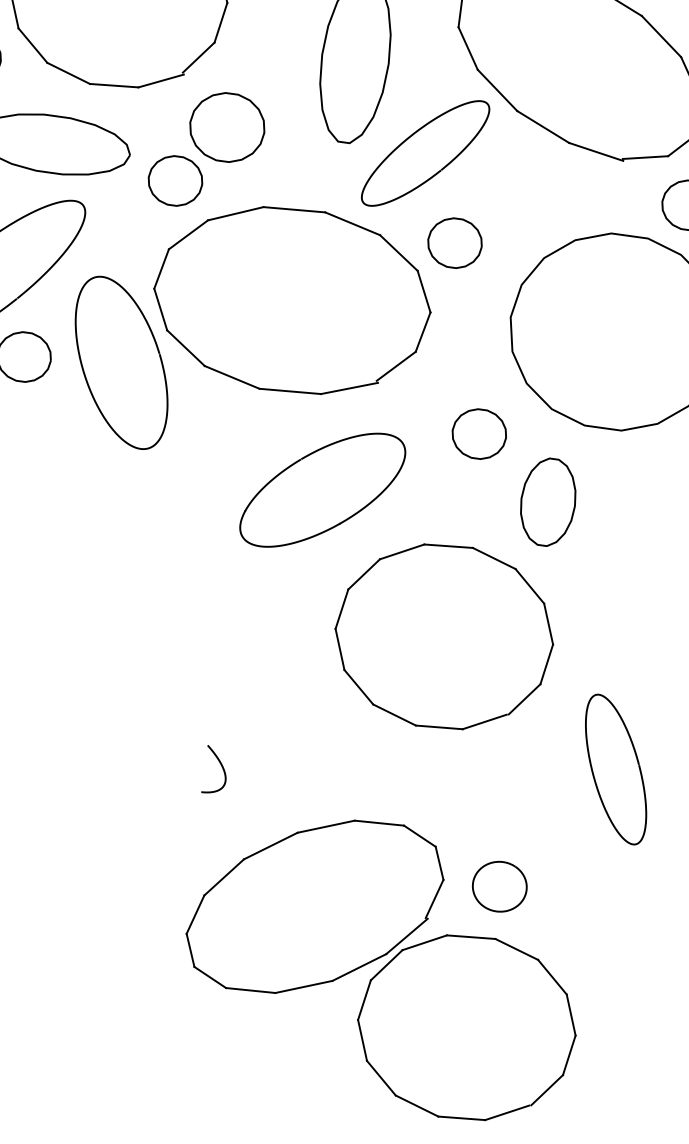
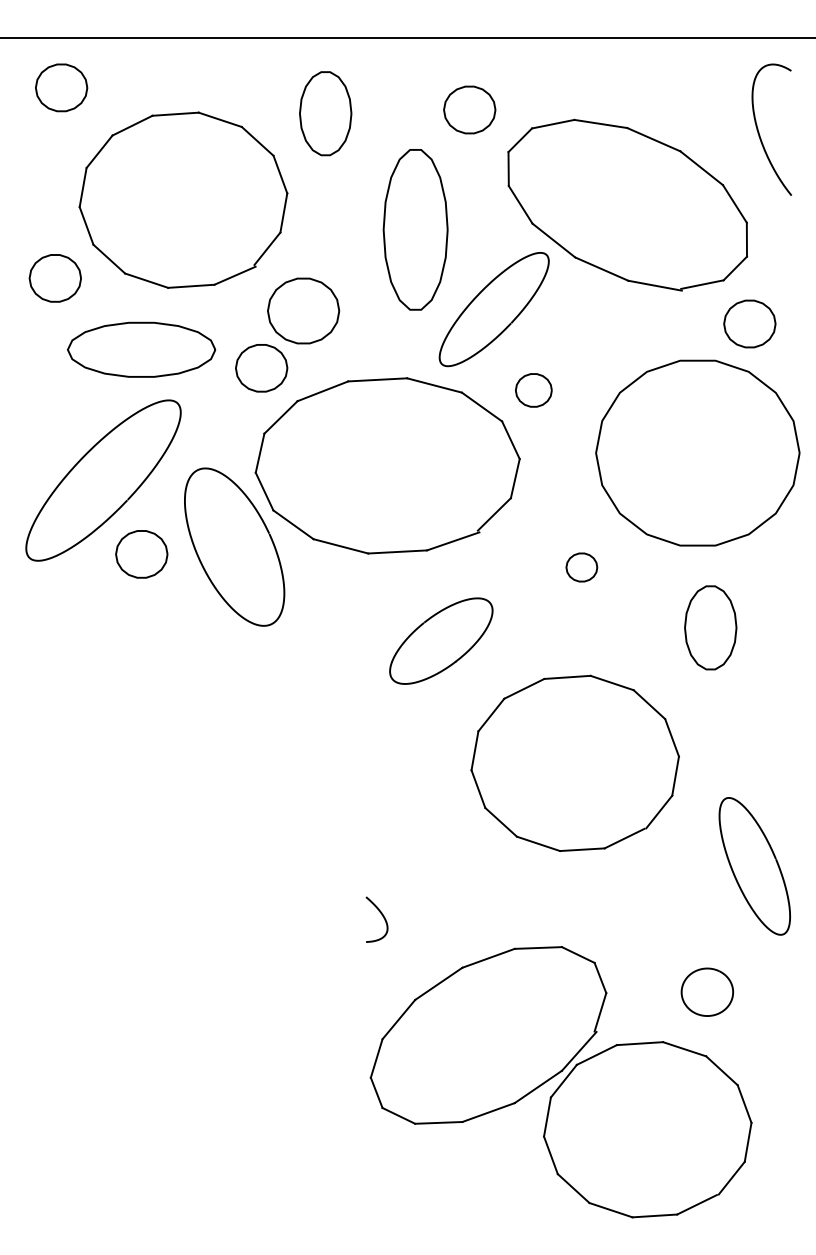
part: (454, 243) -> (533, 390), size x0.7
part: (479, 434) -> (581, 567), size x0.6
part: (322, 490) -> (441, 641), size x0.7
part: (548, 501) -> (710, 627), moved
curve: (496, 863) -> (701, 970), moved

